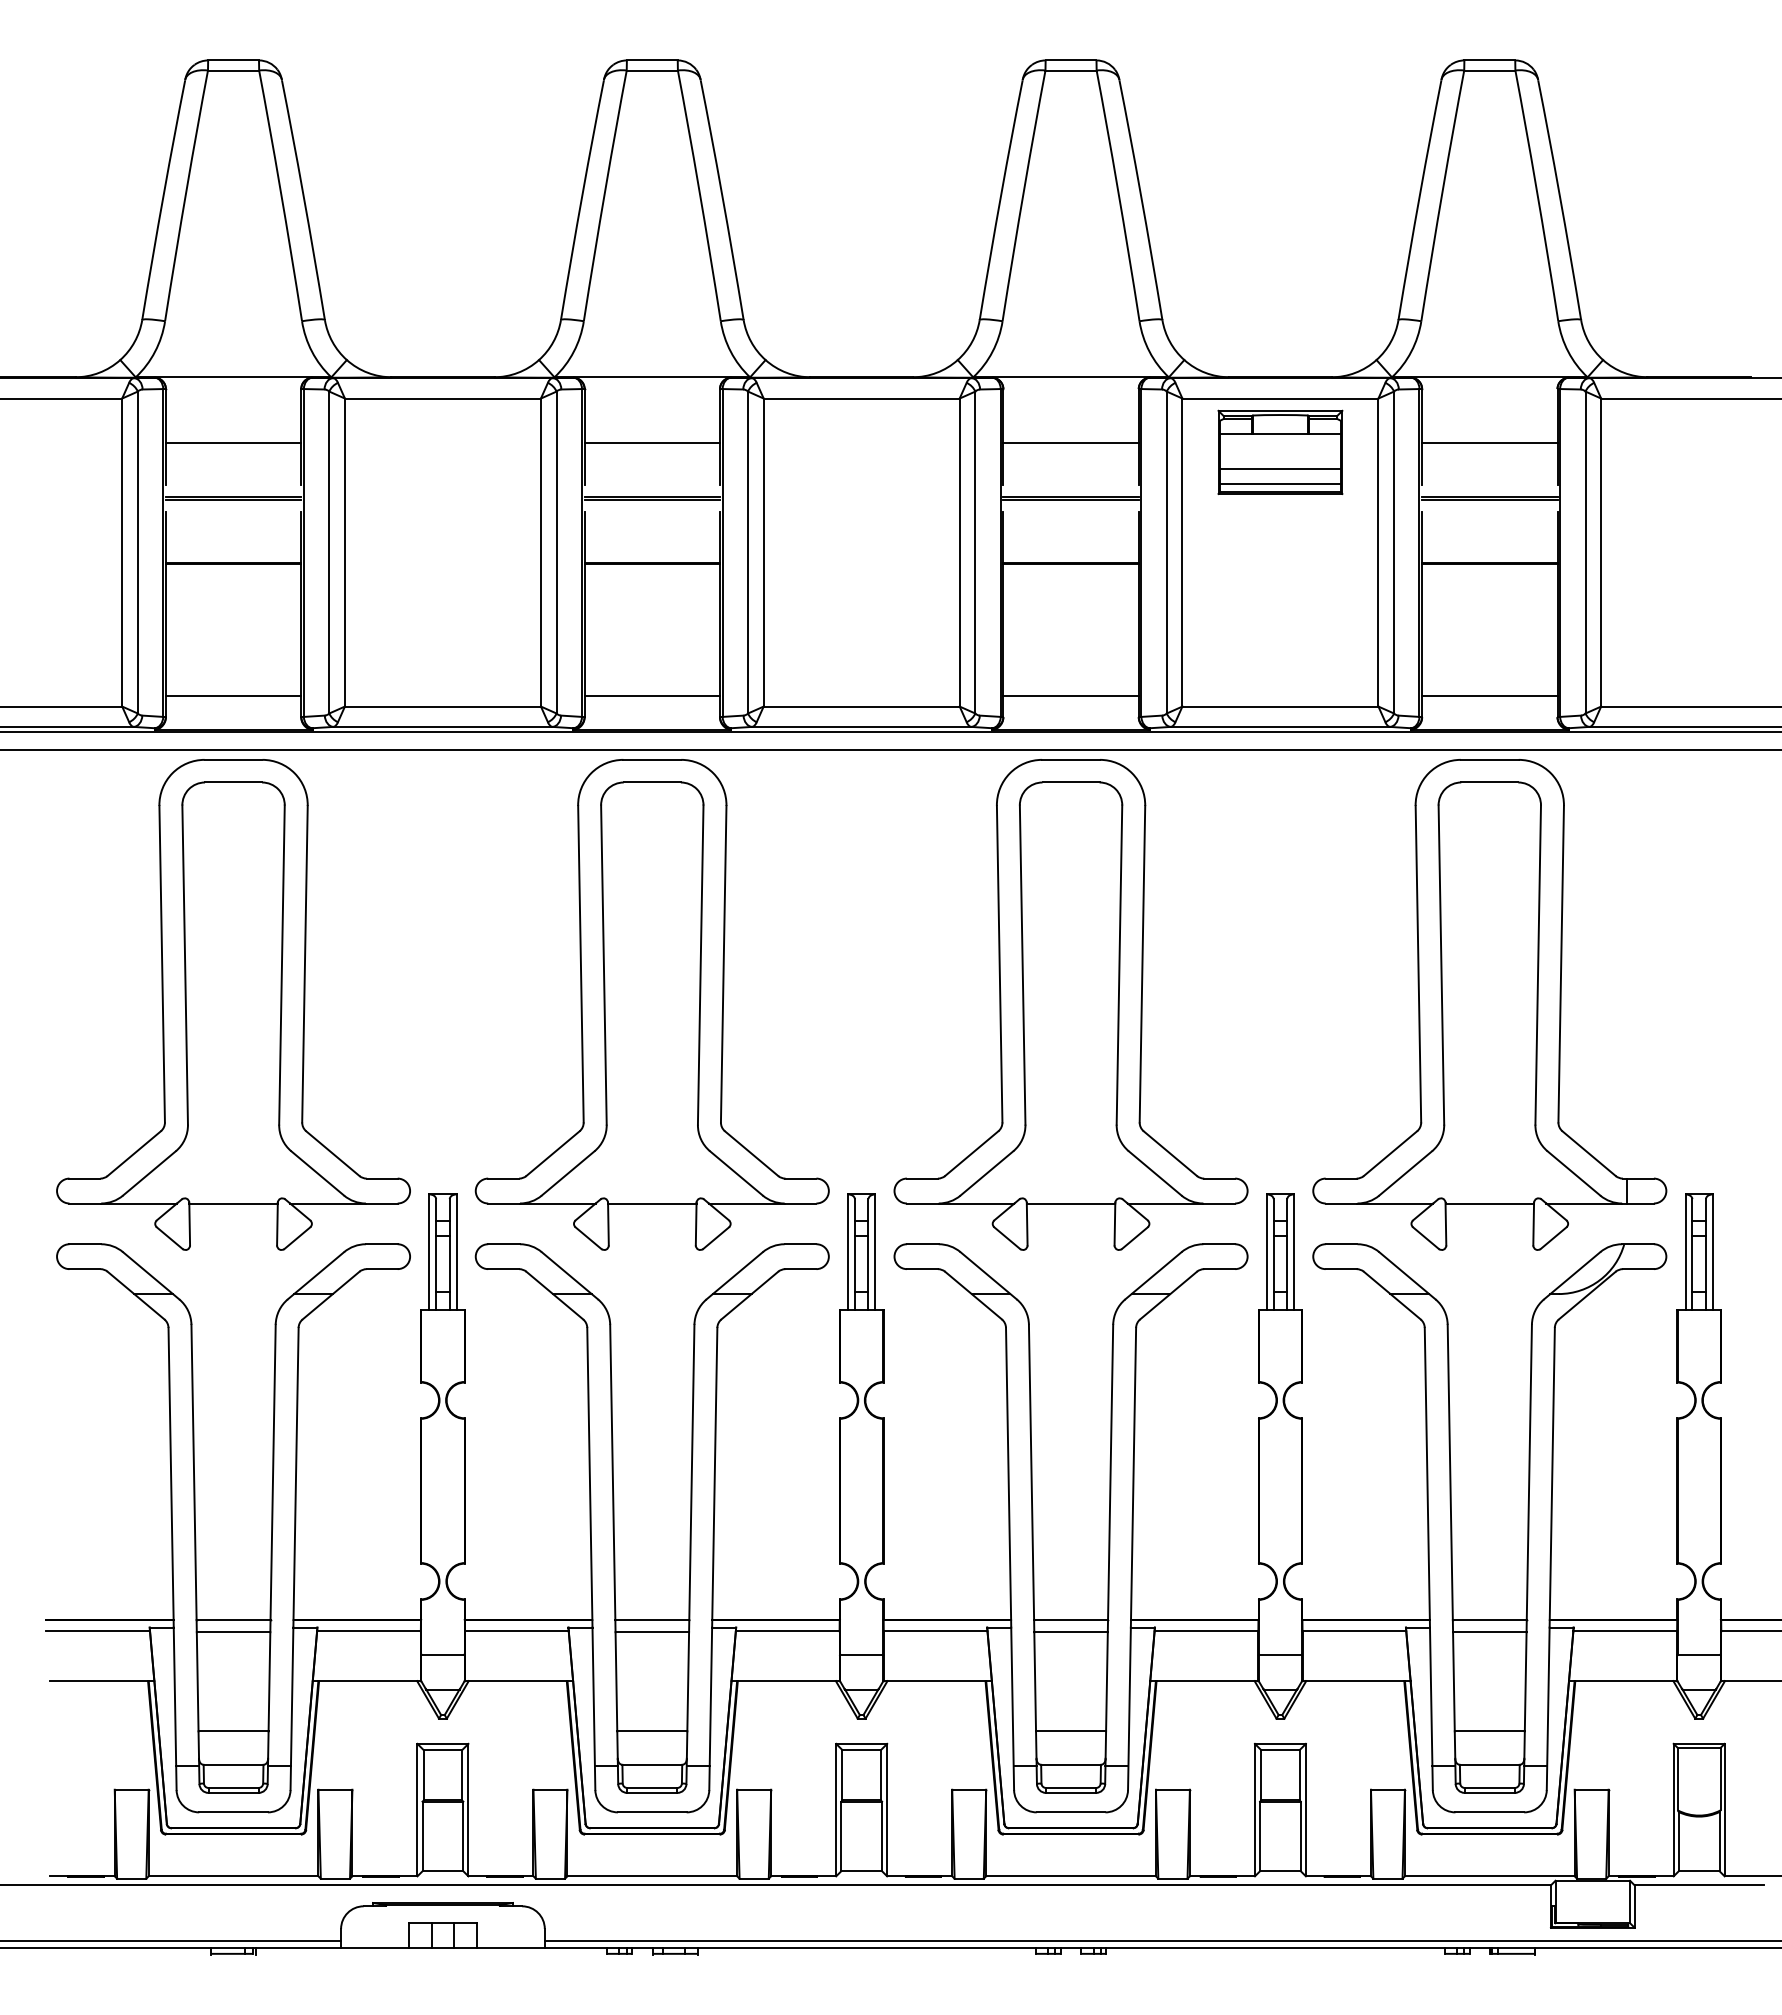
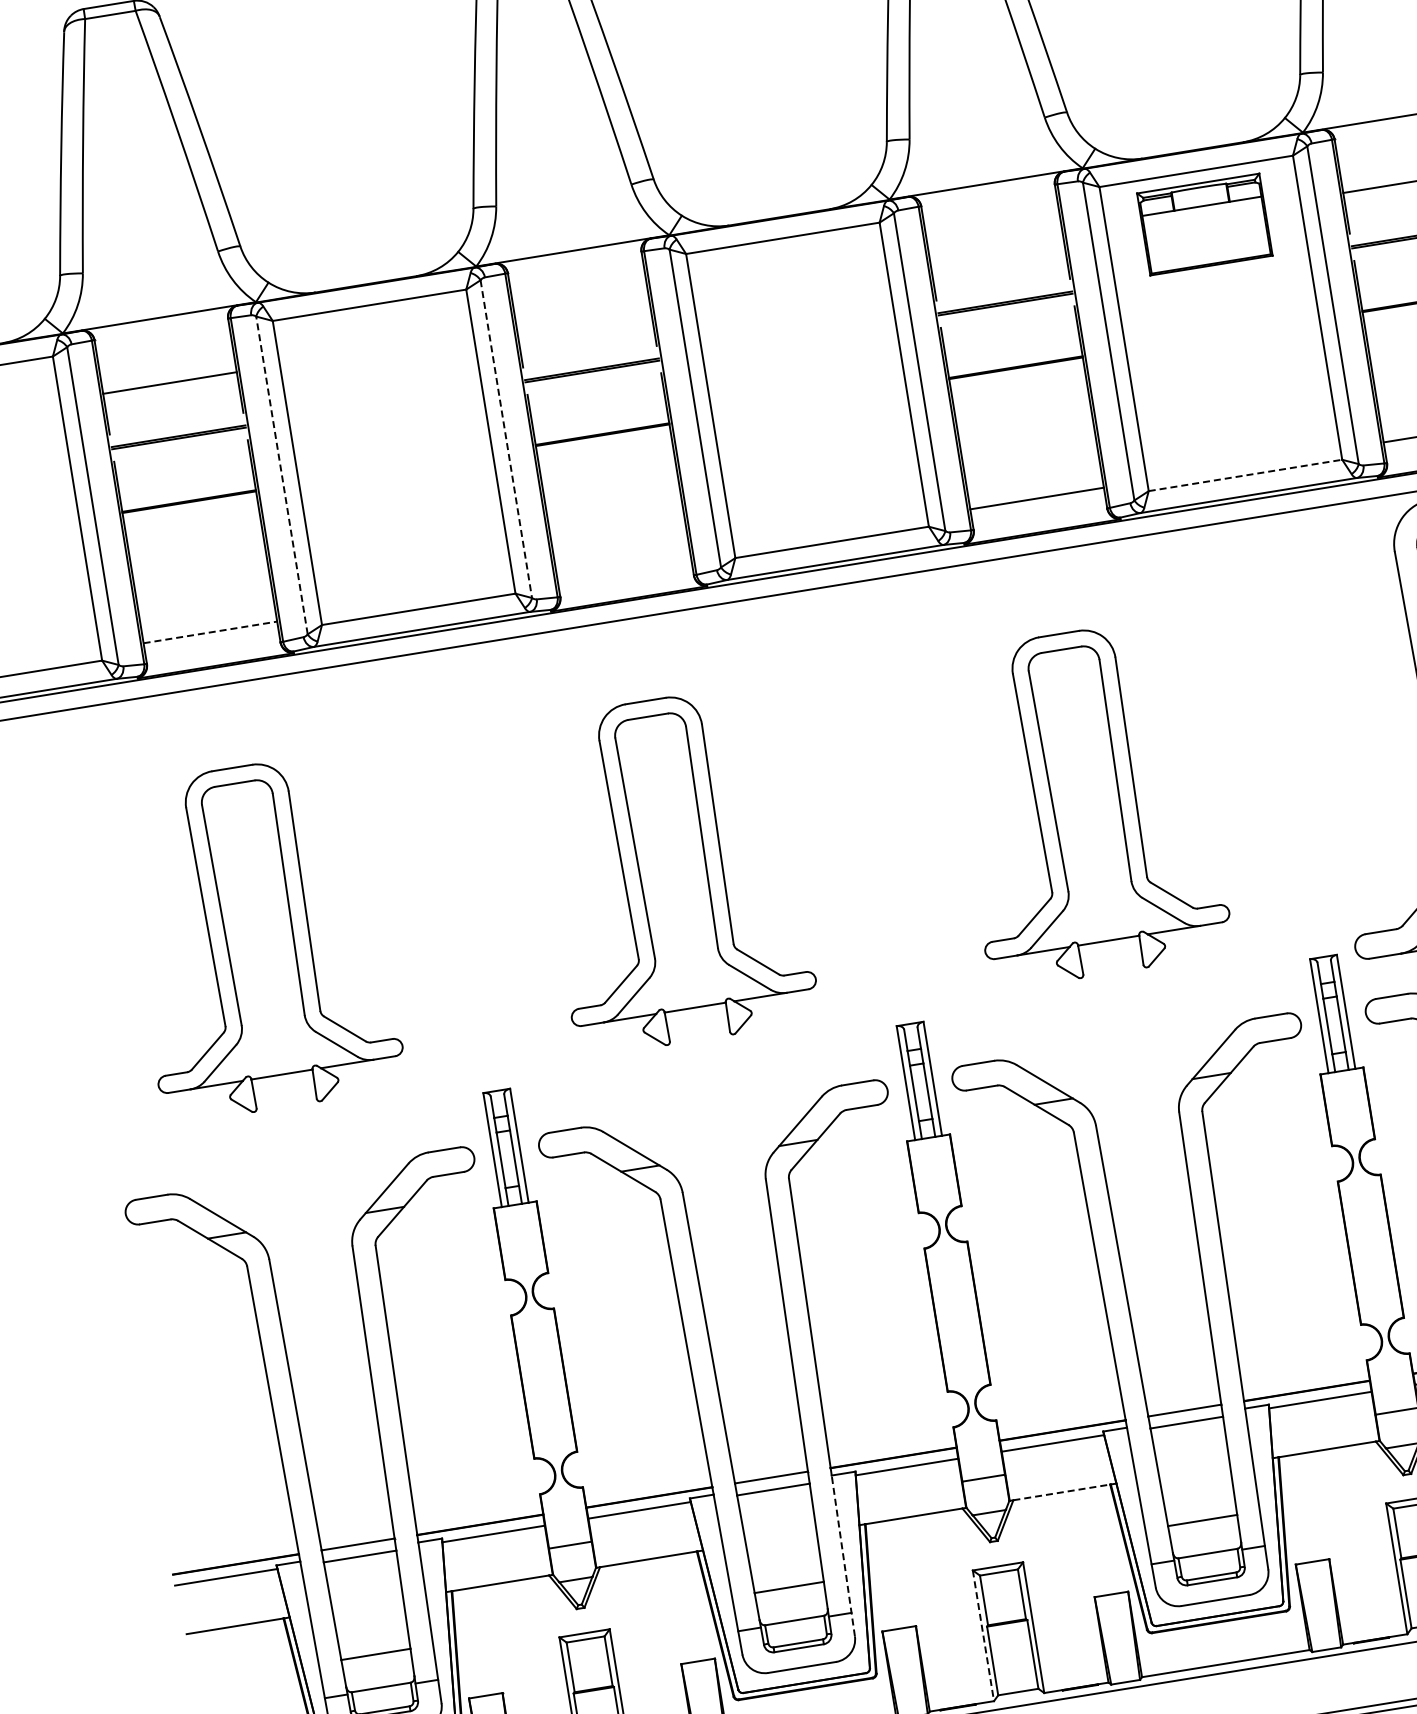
line: (652, 443) -> (583, 316), removed
line: (1070, 443) -> (996, 249), removed
line: (1280, 468) -> (1207, 240), removed
line: (1280, 484) -> (1210, 256), removed
line: (329, 552) -> (282, 475), solid -> dashed
line: (556, 552) -> (506, 439), solid -> dashed
line: (233, 696) -> (210, 632), solid -> dashed
line: (652, 696) -> (624, 565), removed
line: (1280, 706) -> (1245, 475), solid -> dashed
part: (233, 1004) -> (259, 936), size x0.7
part: (651, 1004) -> (672, 870), size x0.7
part: (1070, 1004) -> (1085, 803), size x0.7
line: (937, 1681) -> (1062, 1492), solid -> dashed
line: (710, 1708) -> (843, 1555), solid -> dashed
line: (836, 1810) -> (983, 1636), solid -> dashed

